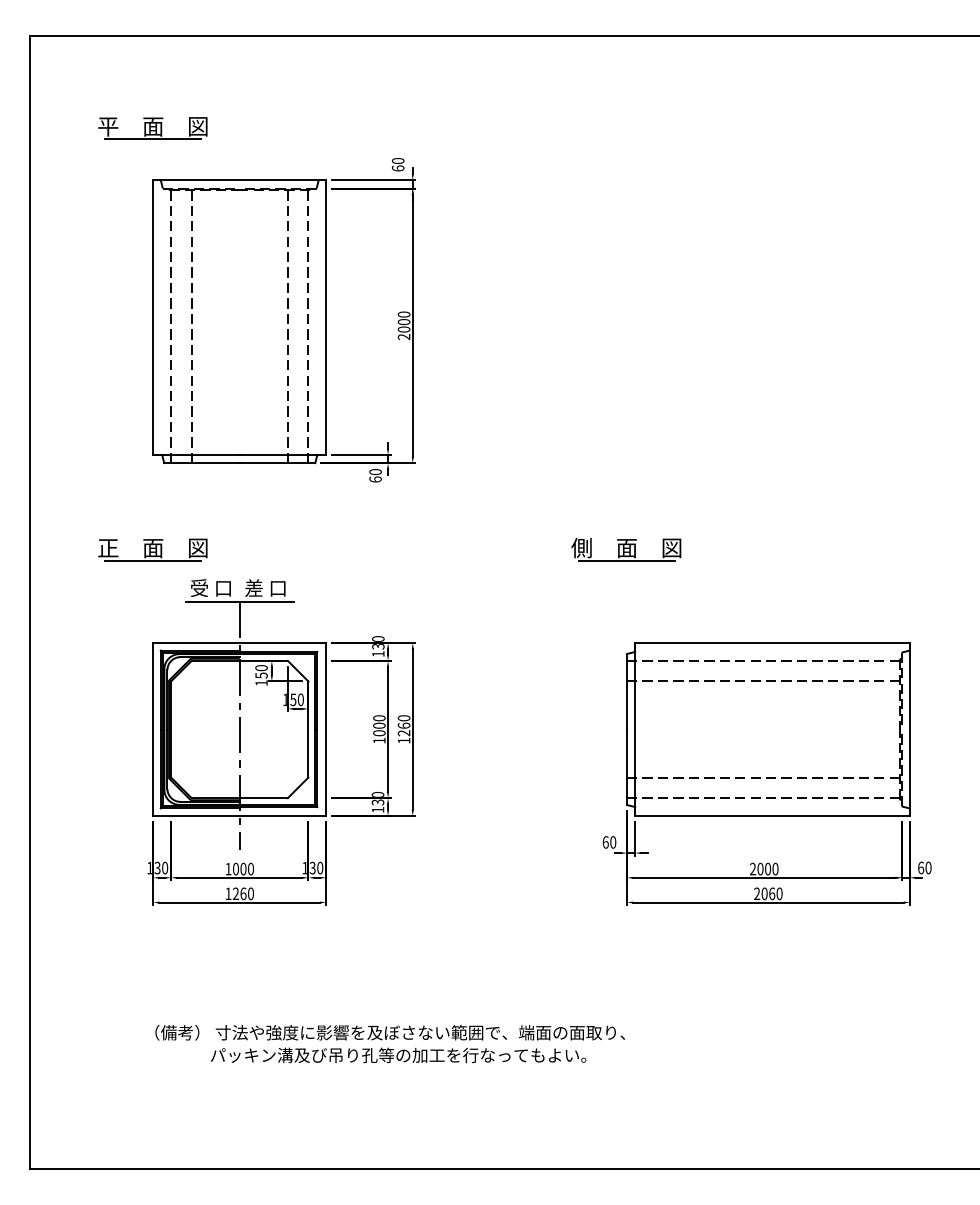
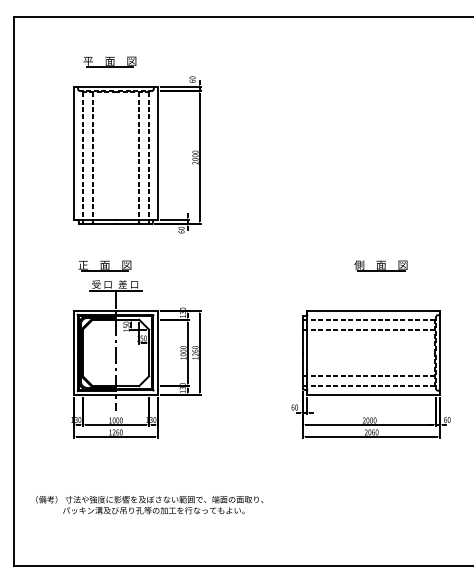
part: (152, 127) -> (109, 61), moved
part: (152, 548) -> (104, 265), moved
part: (625, 548) -> (380, 265), moved
text: (389, 1044) -> (149, 505), moved

